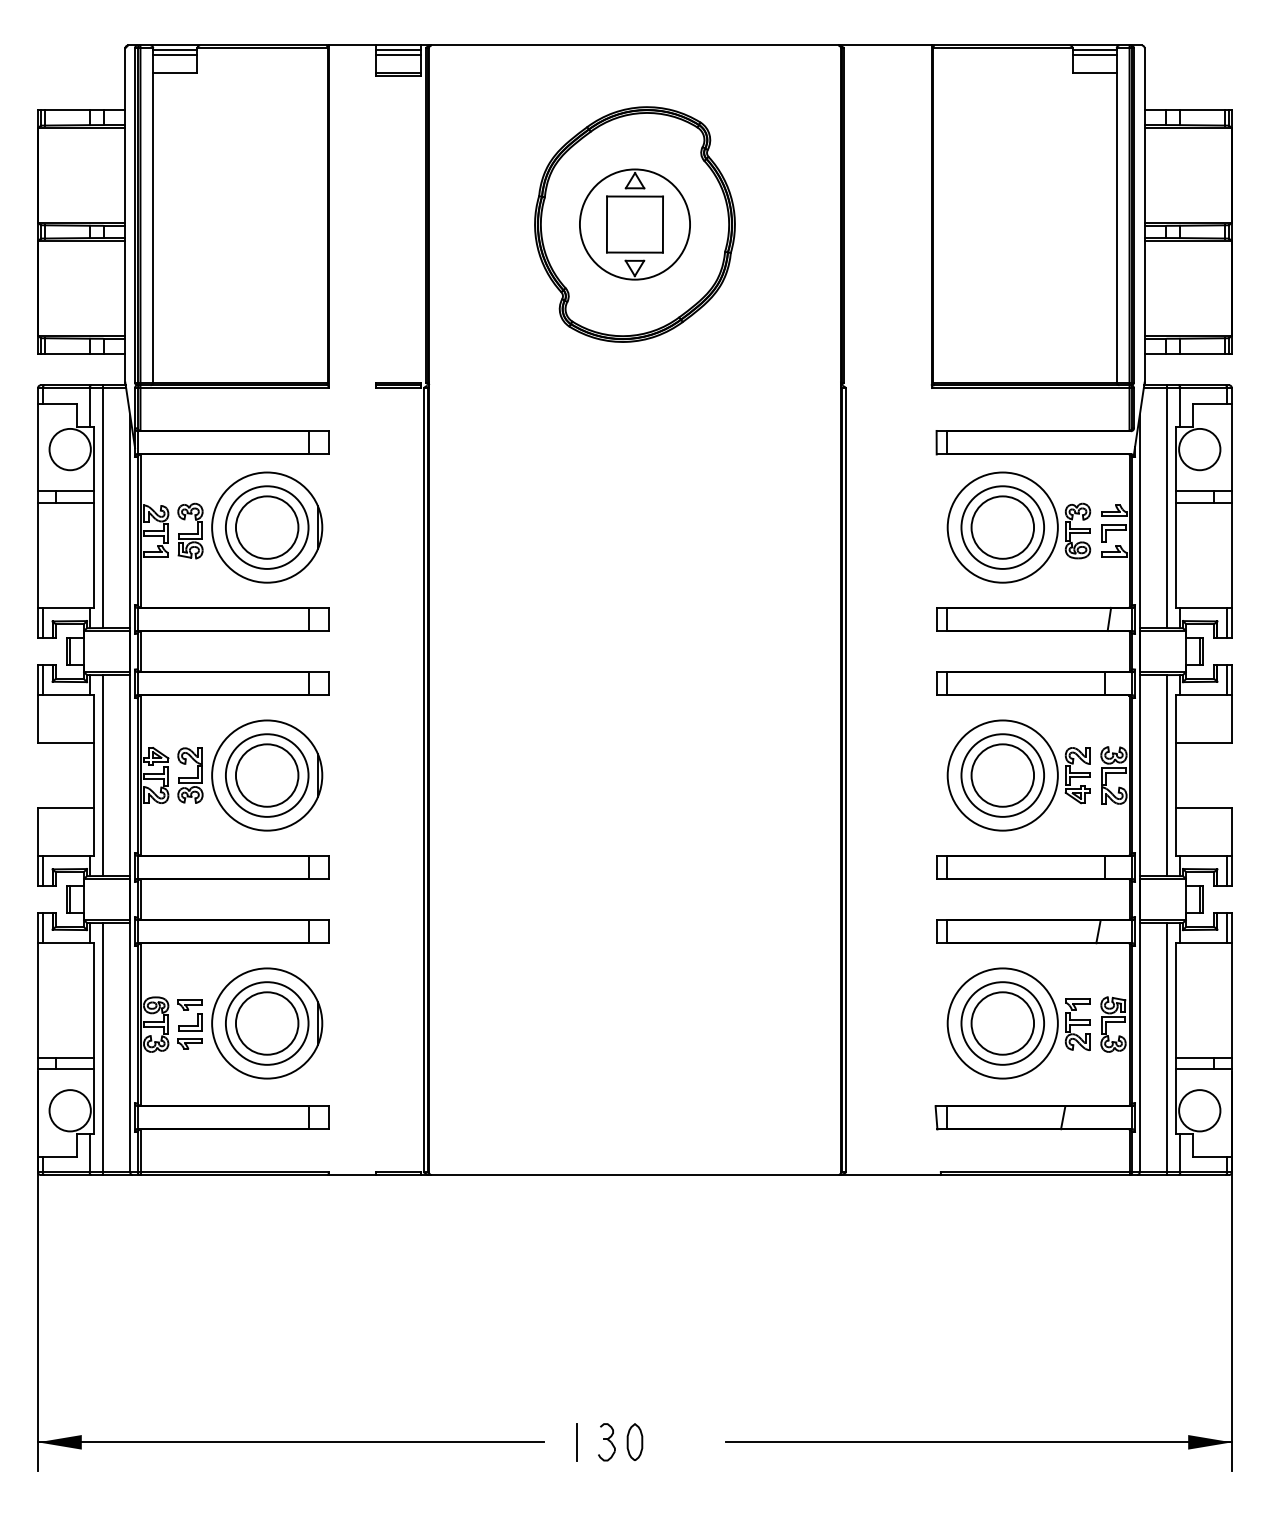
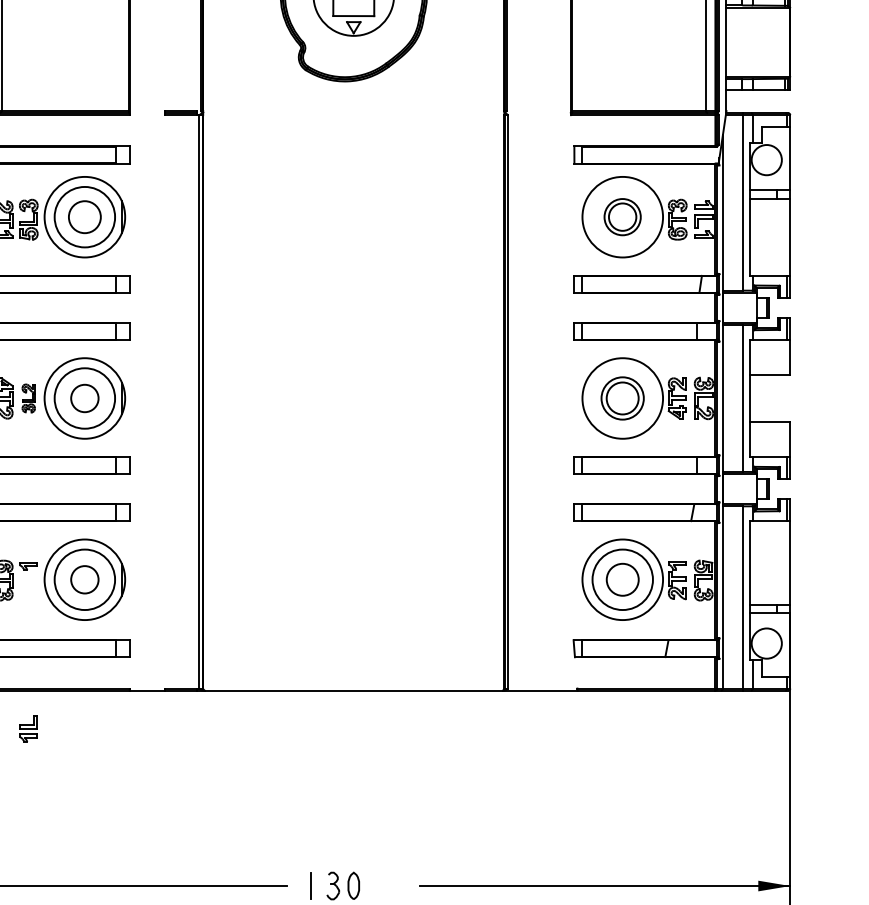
circle: (266, 527) -> (84, 217), size x0.7
part: (1002, 527) -> (622, 217), size x0.6
part: (190, 775) -> (28, 398), size x0.7
circle: (266, 775) -> (84, 398), size x0.6
part: (1002, 775) -> (622, 398), size x0.7
circle: (266, 1023) -> (84, 579), size x0.6
circle: (1002, 1023) -> (622, 579), size x0.7
part: (189, 1031) -> (28, 728), moved

